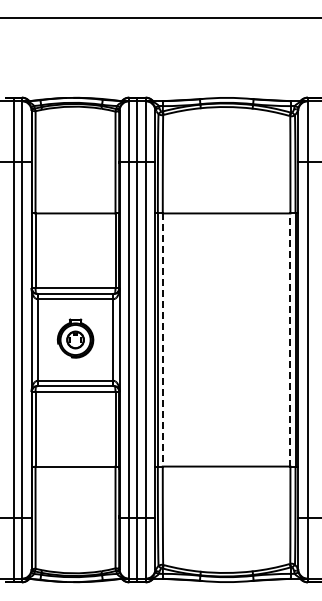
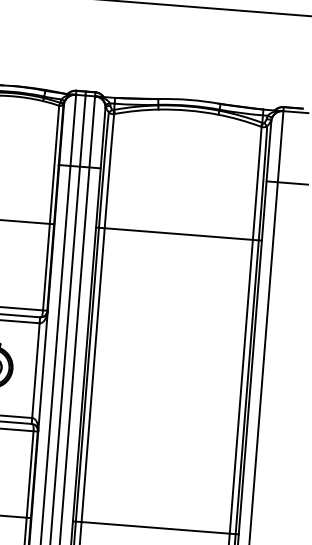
line: (162, 340) -> (92, 375), dashed -> solid
line: (290, 340) -> (241, 387), dashed -> solid

